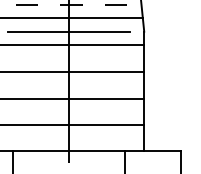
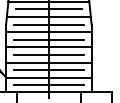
line: (68, 5) -> (48, 9), dashed -> solid
line: (68, 57) -> (48, 39), added
line: (68, 86) -> (48, 55), added
line: (68, 112) -> (48, 70), added
line: (68, 138) -> (48, 85), added

